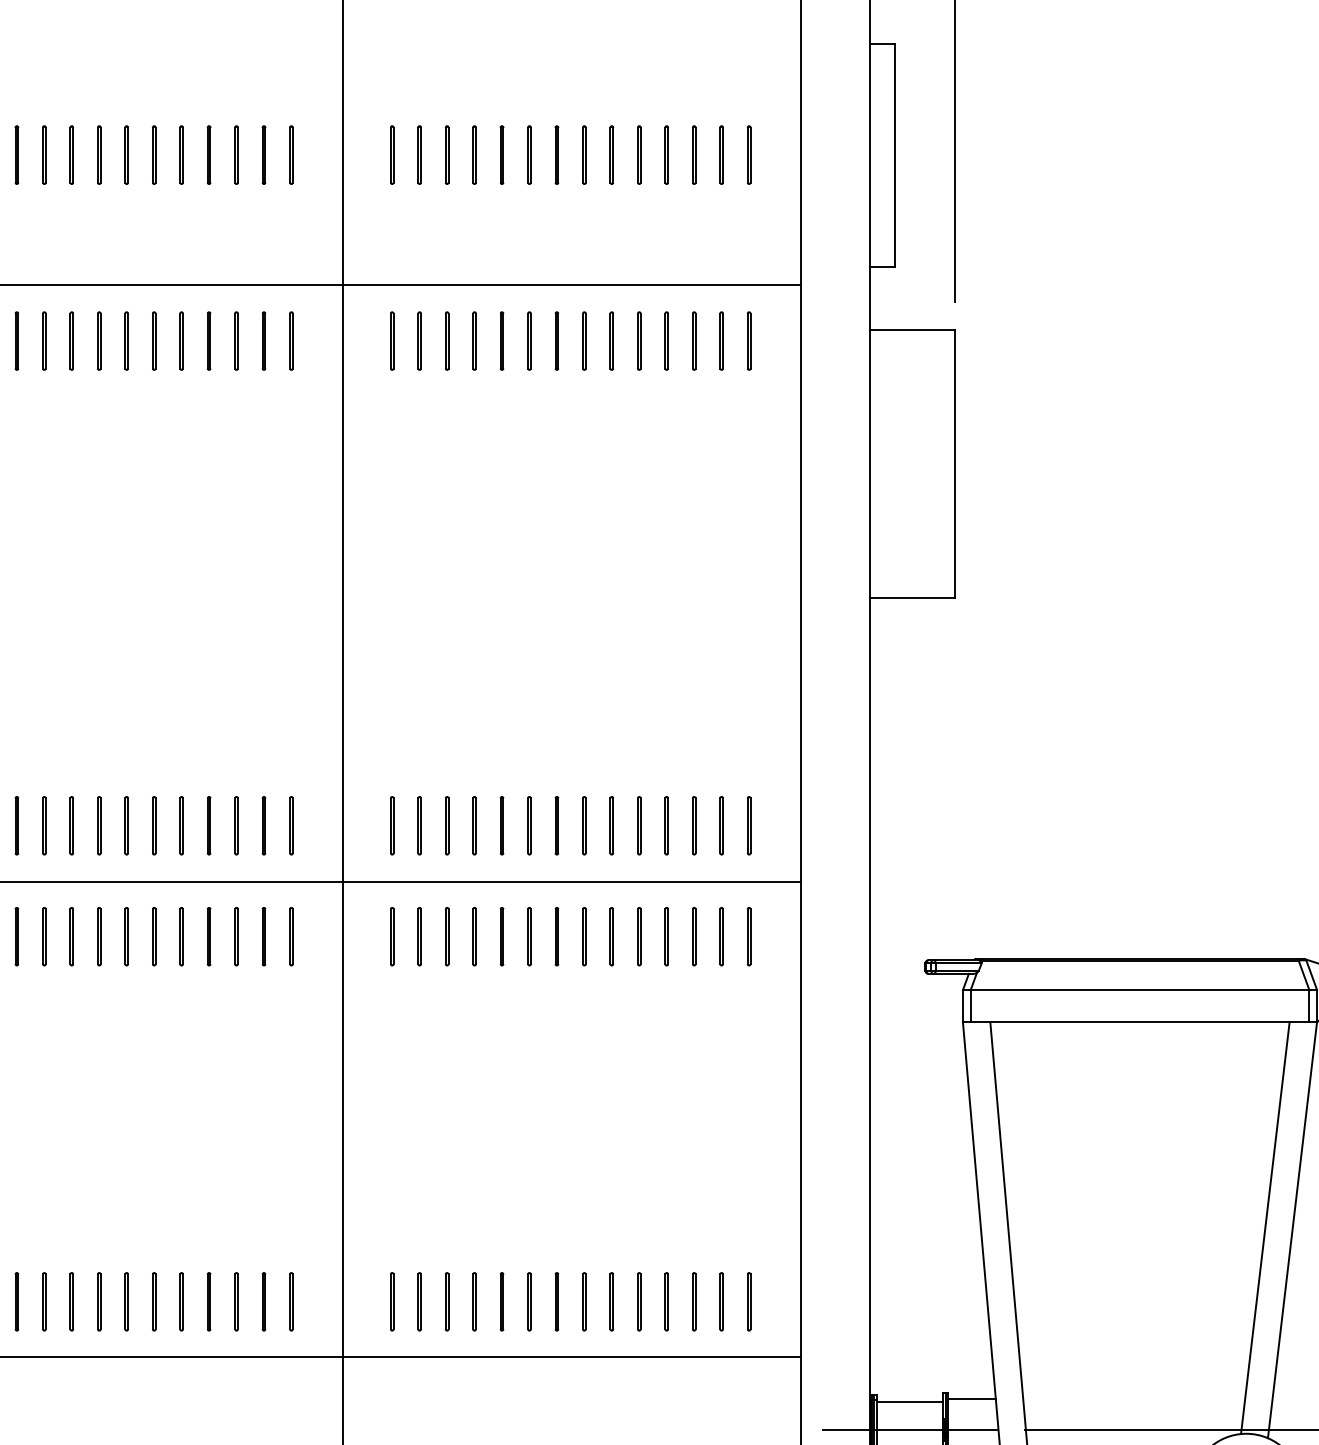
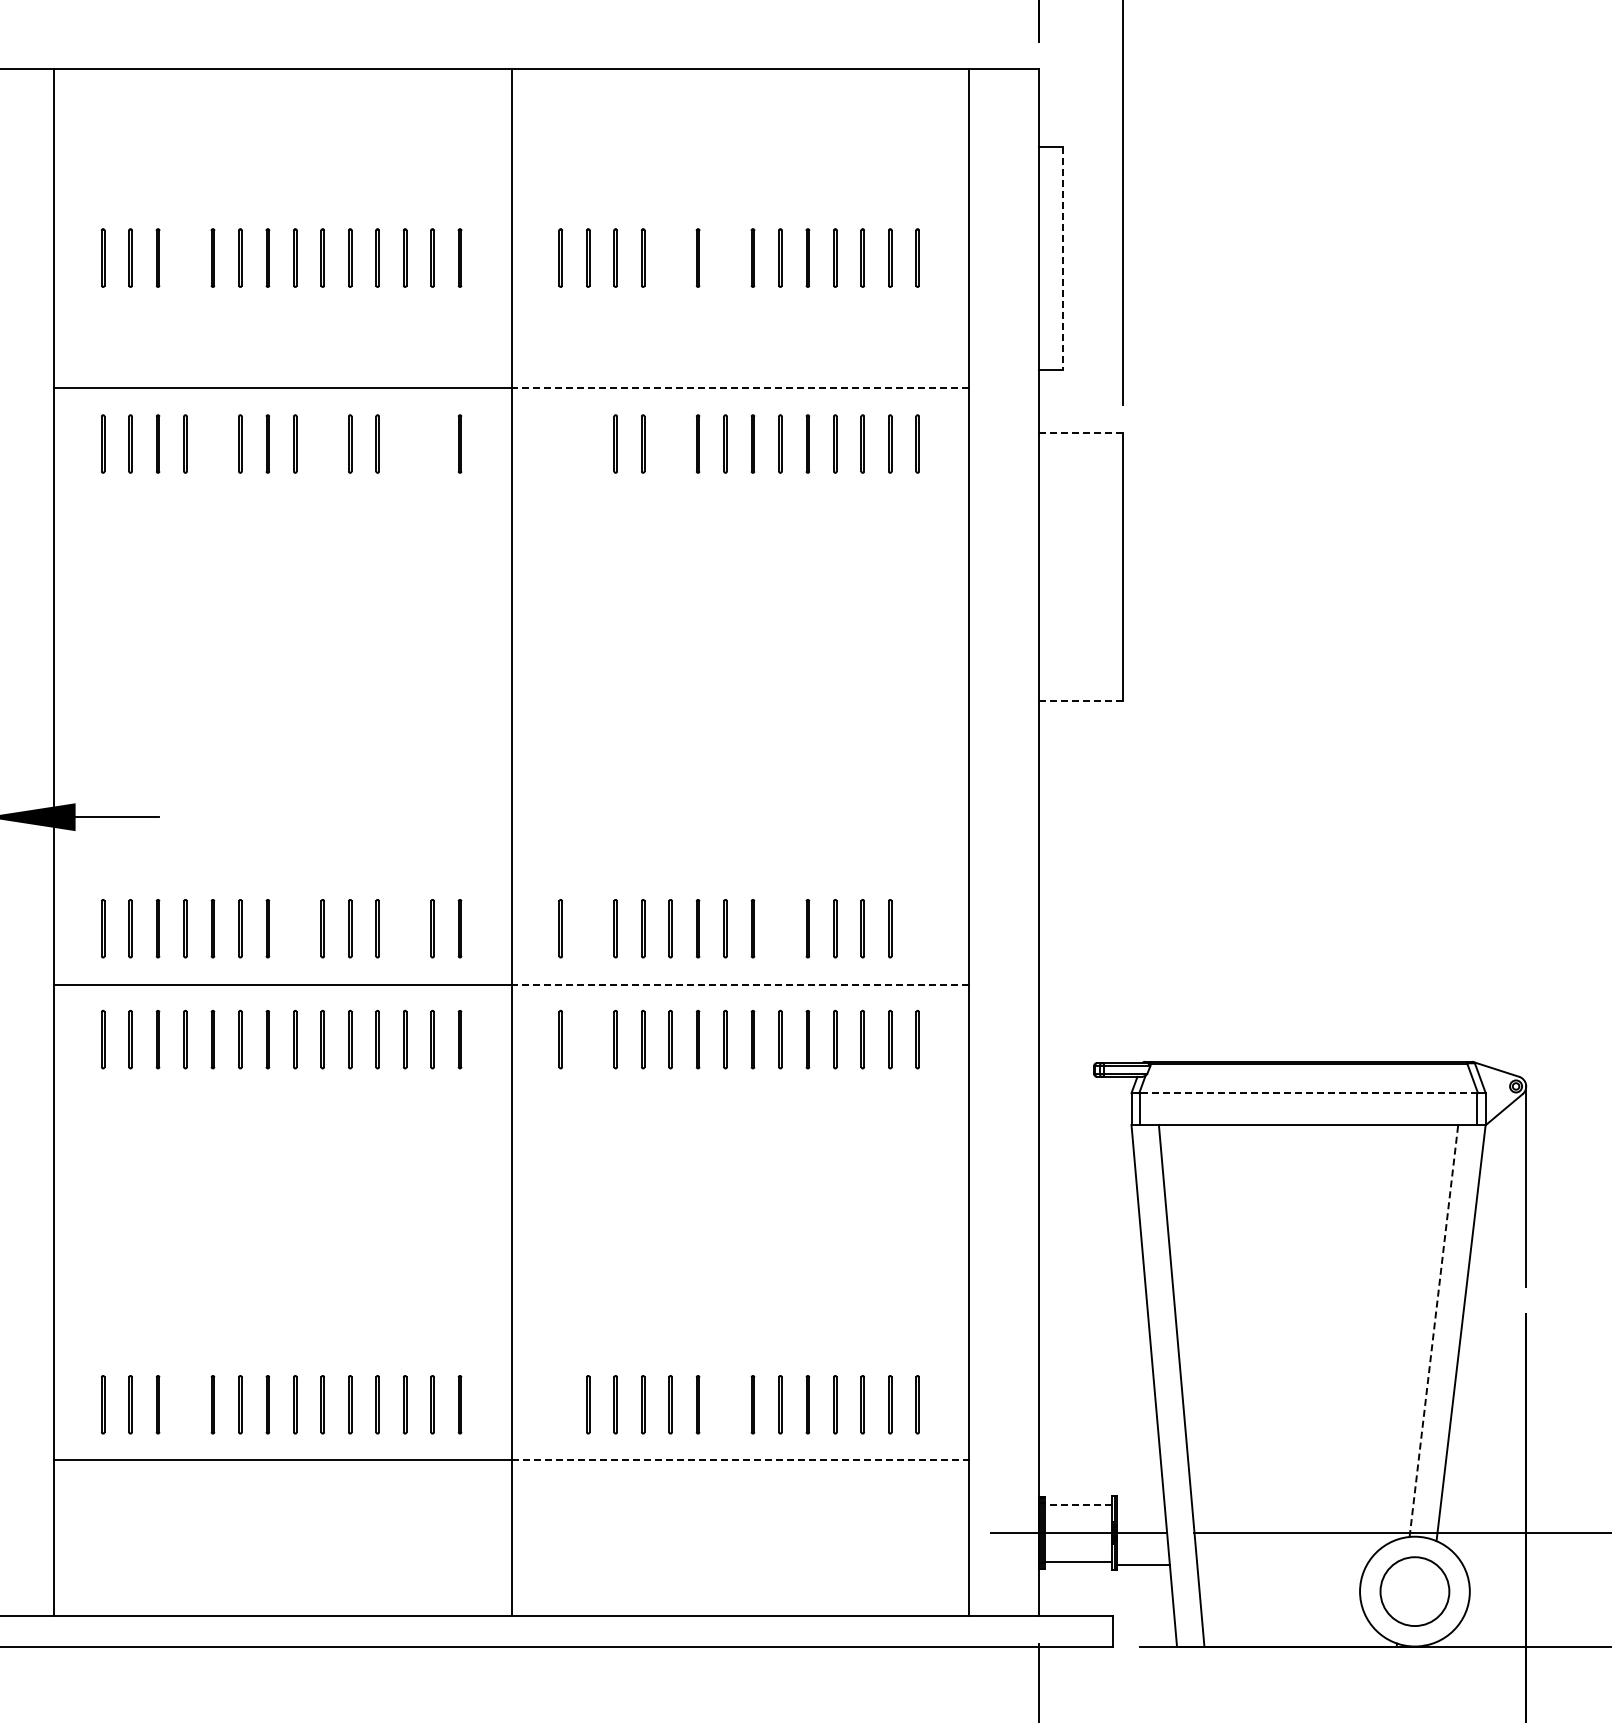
line: (15, 154) -> (184, 257), removed
line: (500, 154) -> (669, 257), removed
line: (555, 154) -> (724, 257), removed
line: (894, 155) -> (1063, 258), solid -> dashed
line: (571, 285) -> (740, 388), solid -> dashed
line: (911, 329) -> (1080, 432), solid -> dashed
part: (43, 340) -> (212, 443), removed
line: (152, 340) -> (321, 443), removed
line: (235, 340) -> (404, 443), removed
line: (262, 340) -> (431, 443), removed
line: (390, 340) -> (559, 443), removed
line: (418, 340) -> (587, 443), removed
line: (500, 340) -> (669, 443), removed
line: (911, 597) -> (1080, 700), solid -> dashed
line: (125, 825) -> (294, 928), removed
line: (235, 825) -> (404, 928), removed
line: (418, 825) -> (587, 928), removed
line: (610, 825) -> (779, 928), removed
line: (747, 825) -> (916, 928), removed
line: (571, 881) -> (740, 984), solid -> dashed
line: (418, 936) -> (587, 1039), removed
line: (1139, 990) -> (1308, 1093), solid -> dashed
line: (1264, 1227) -> (1433, 1330), solid -> dashed
line: (15, 1301) -> (184, 1404), removed
line: (390, 1301) -> (559, 1404), removed
line: (555, 1301) -> (724, 1404), removed
line: (571, 1356) -> (740, 1459), solid -> dashed
line: (971, 1398) -> (1140, 1501), removed
line: (908, 1401) -> (1077, 1504), solid -> dashed

